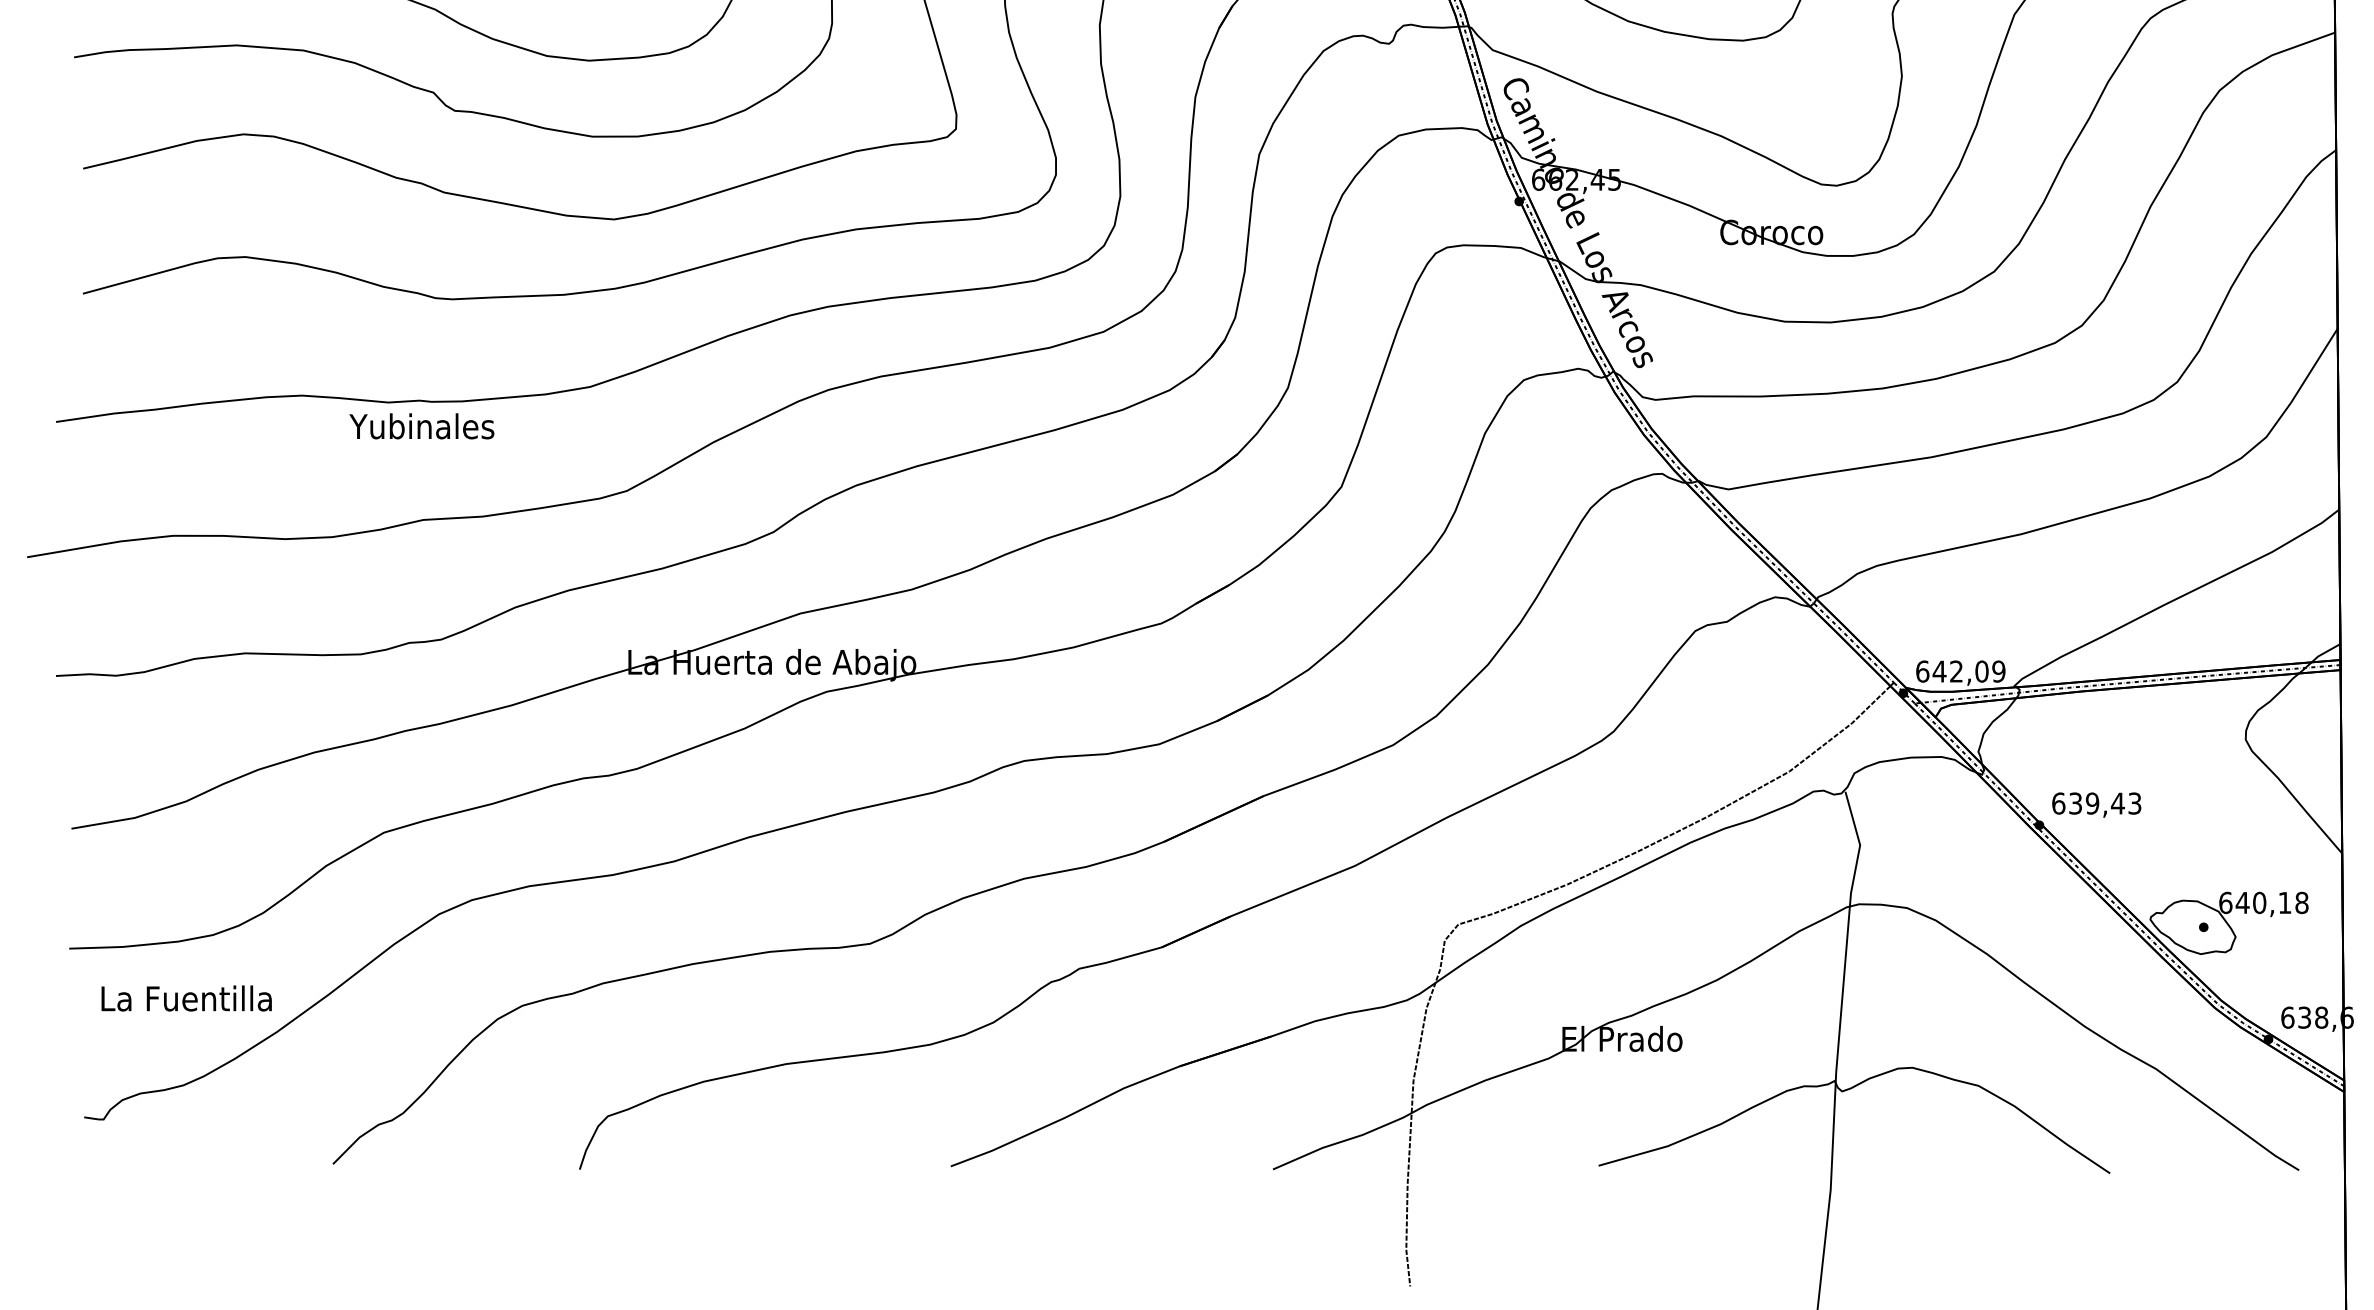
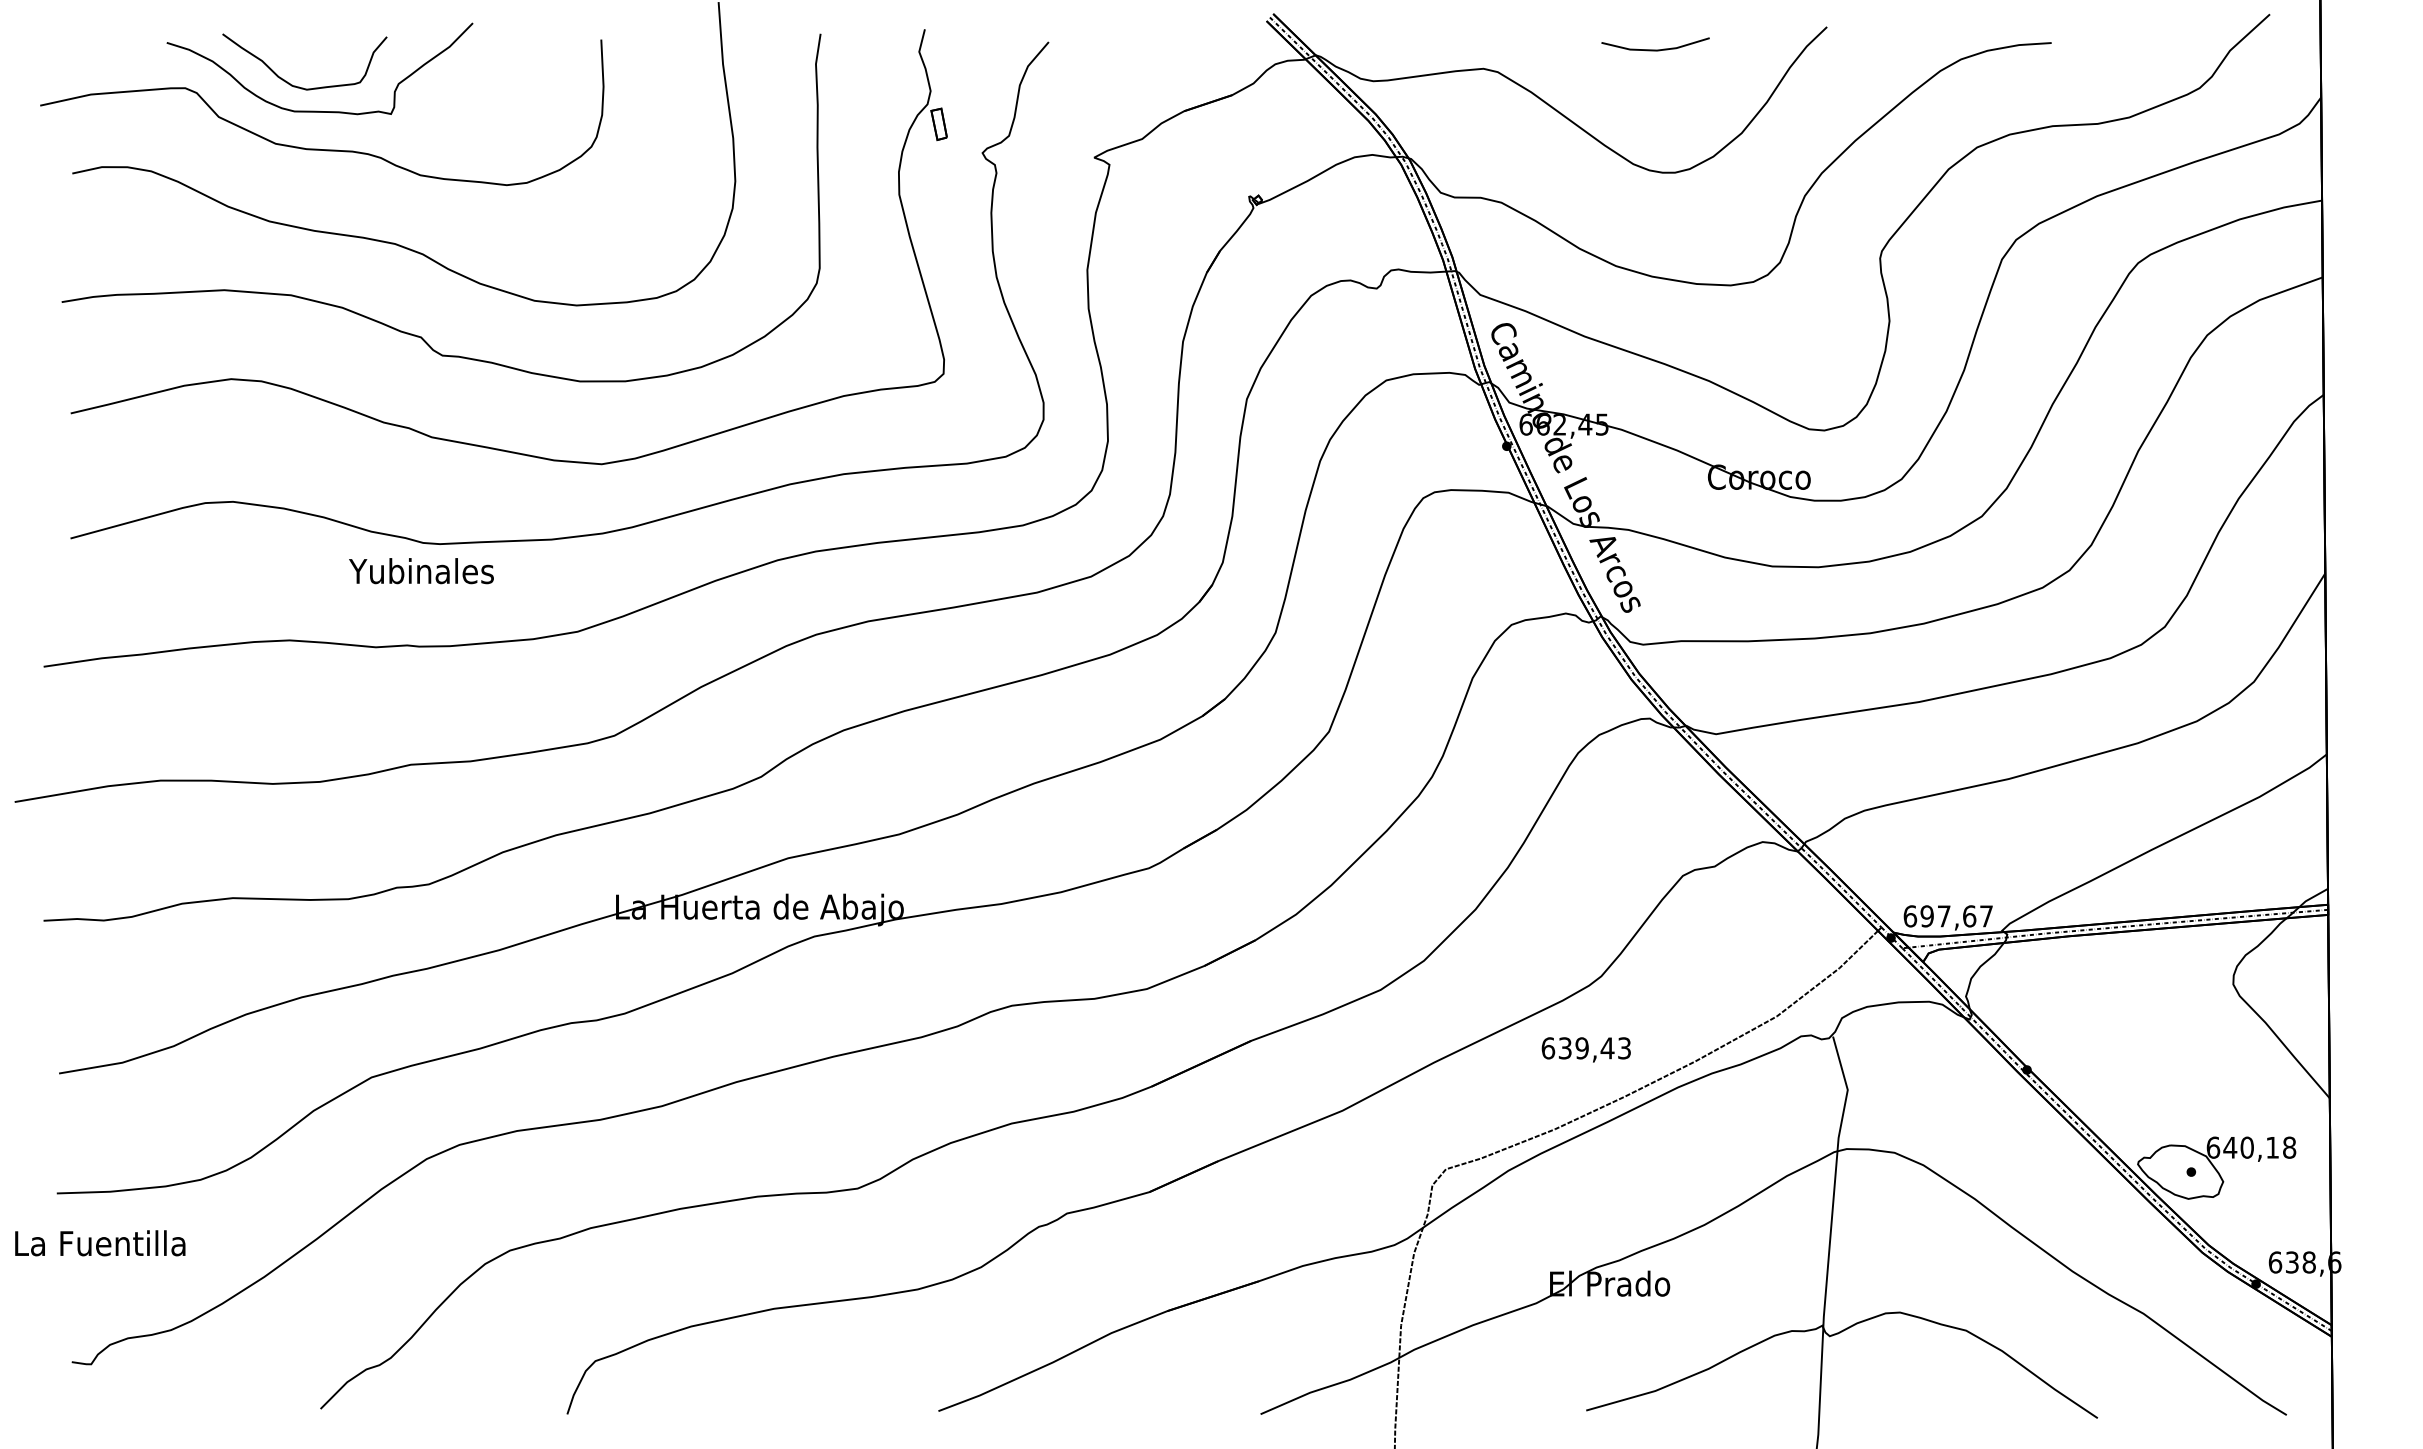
text: (421, 426) -> (421, 571), moved
text: (1968, 671) -> (1956, 916), 642,09 -> 697,67
text: (2095, 804) -> (1585, 1049), moved
text: (186, 998) -> (100, 1243), moved

